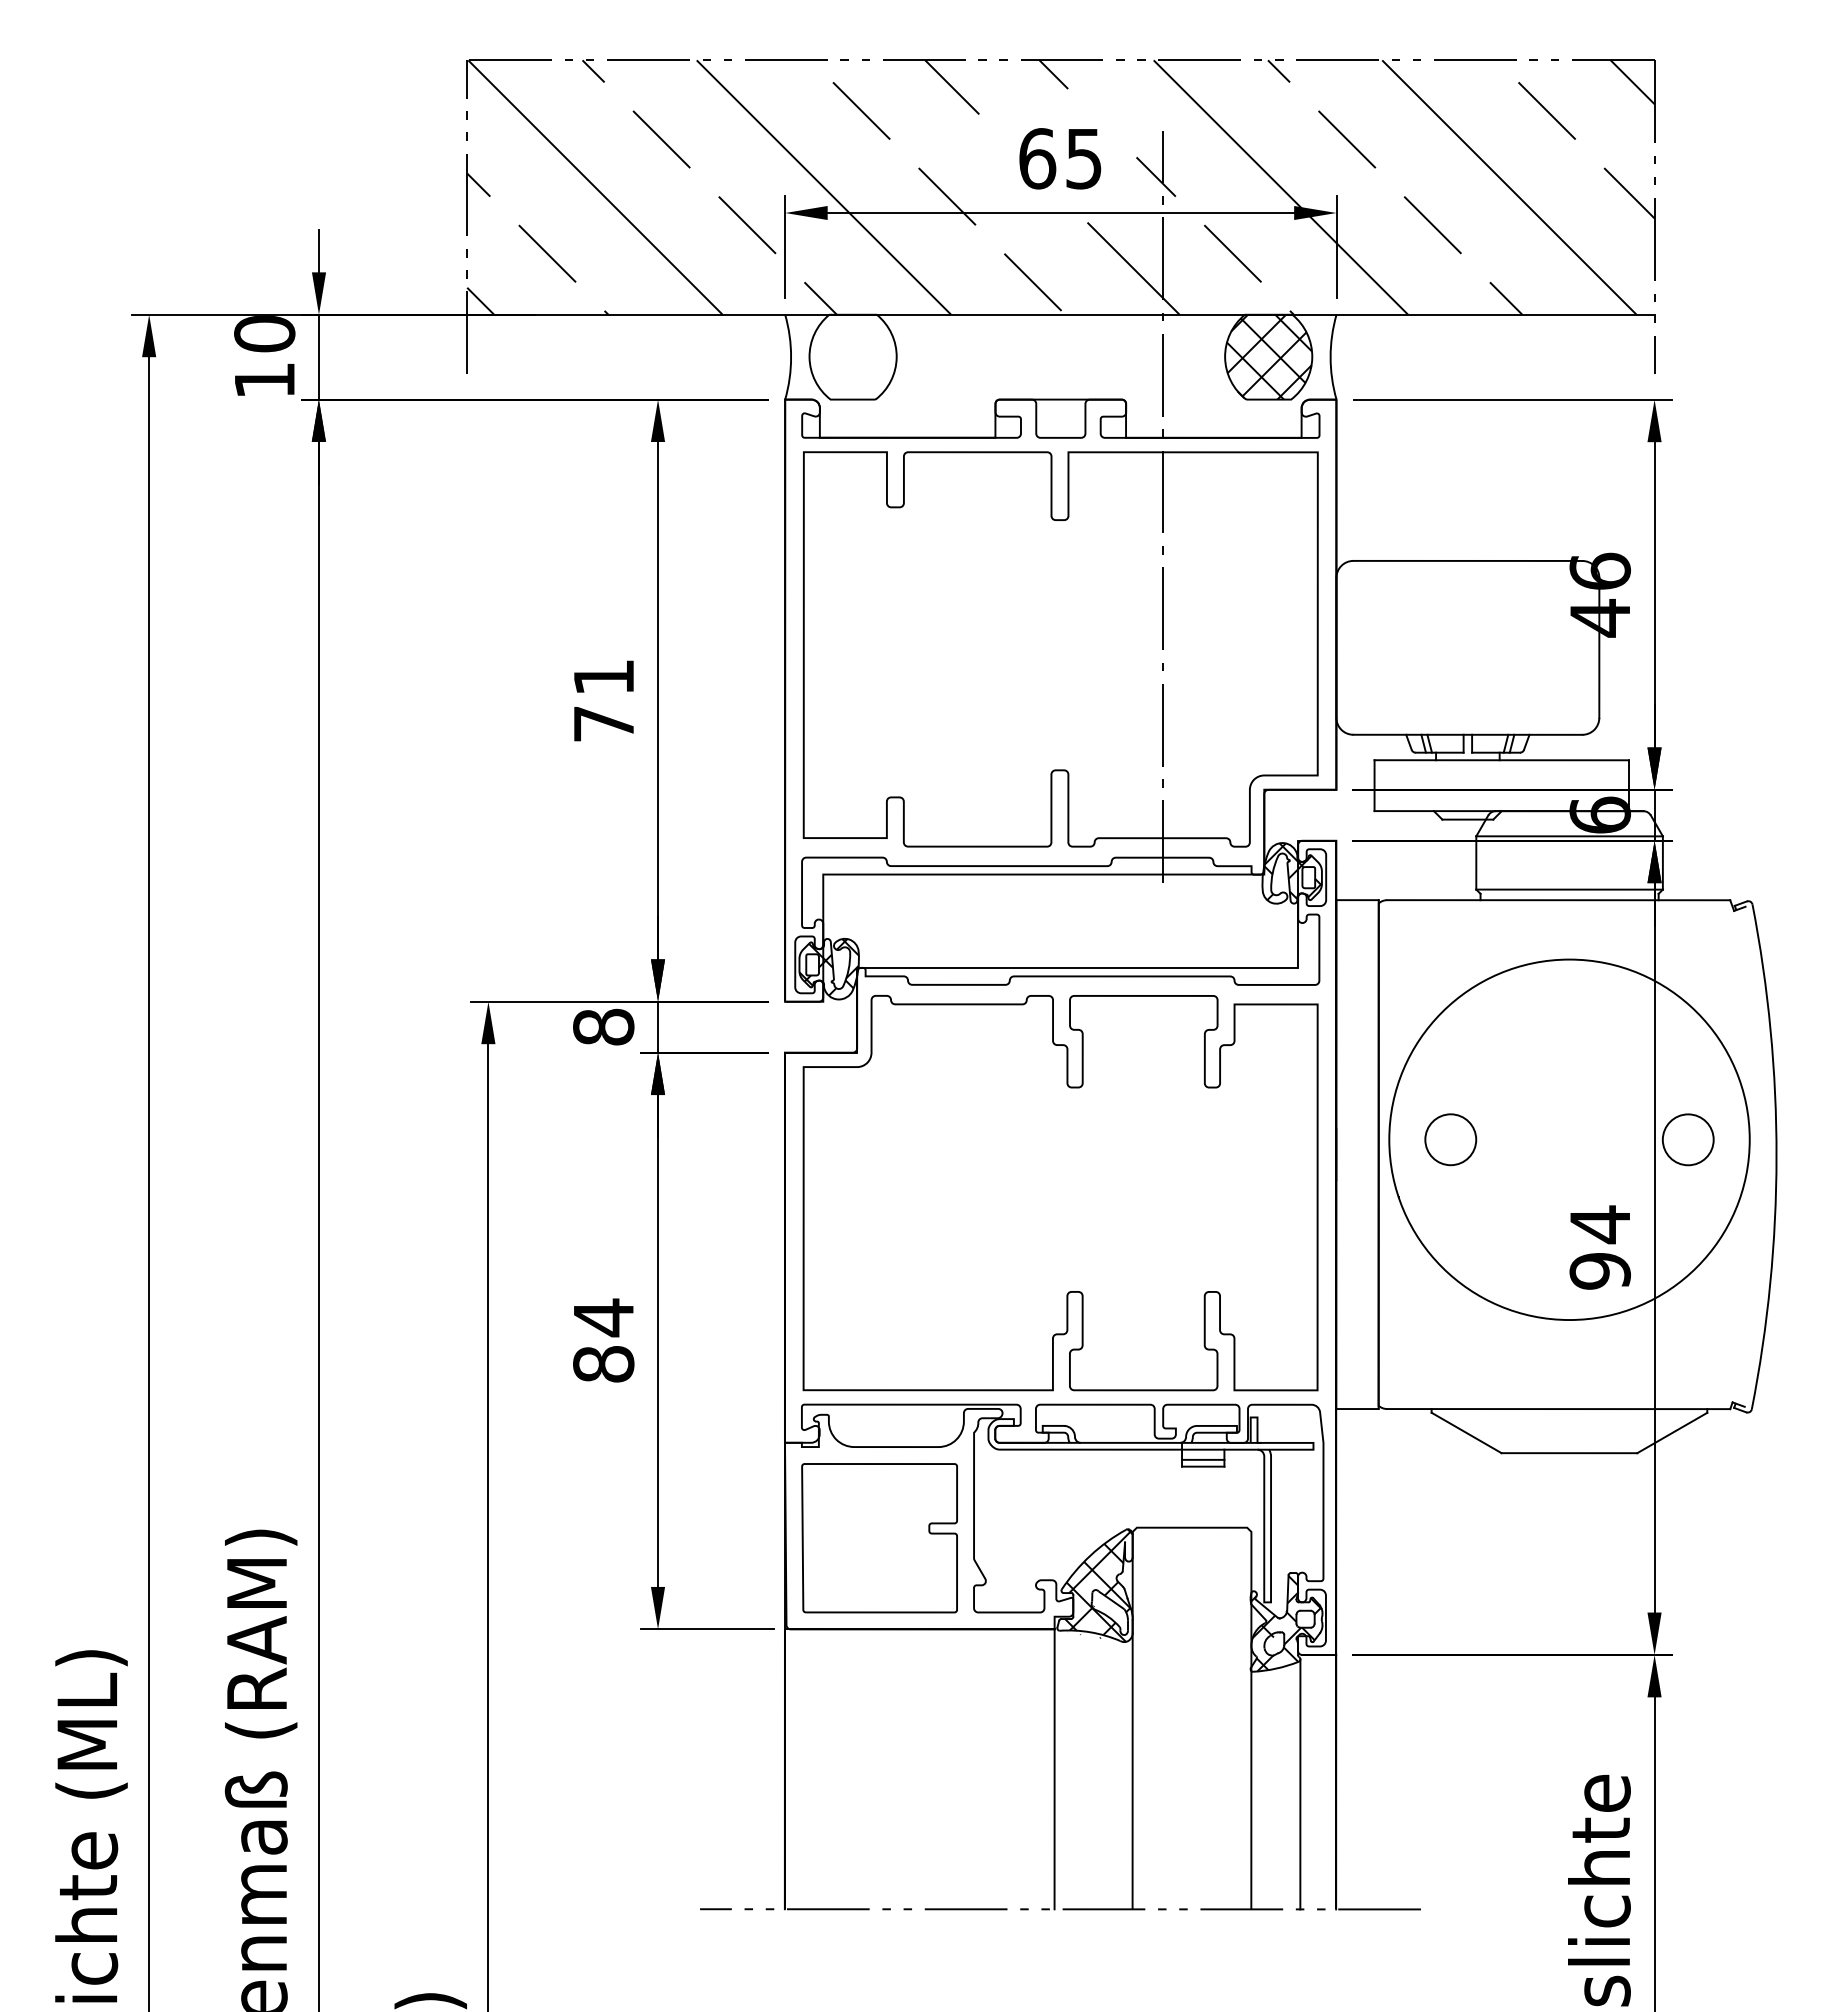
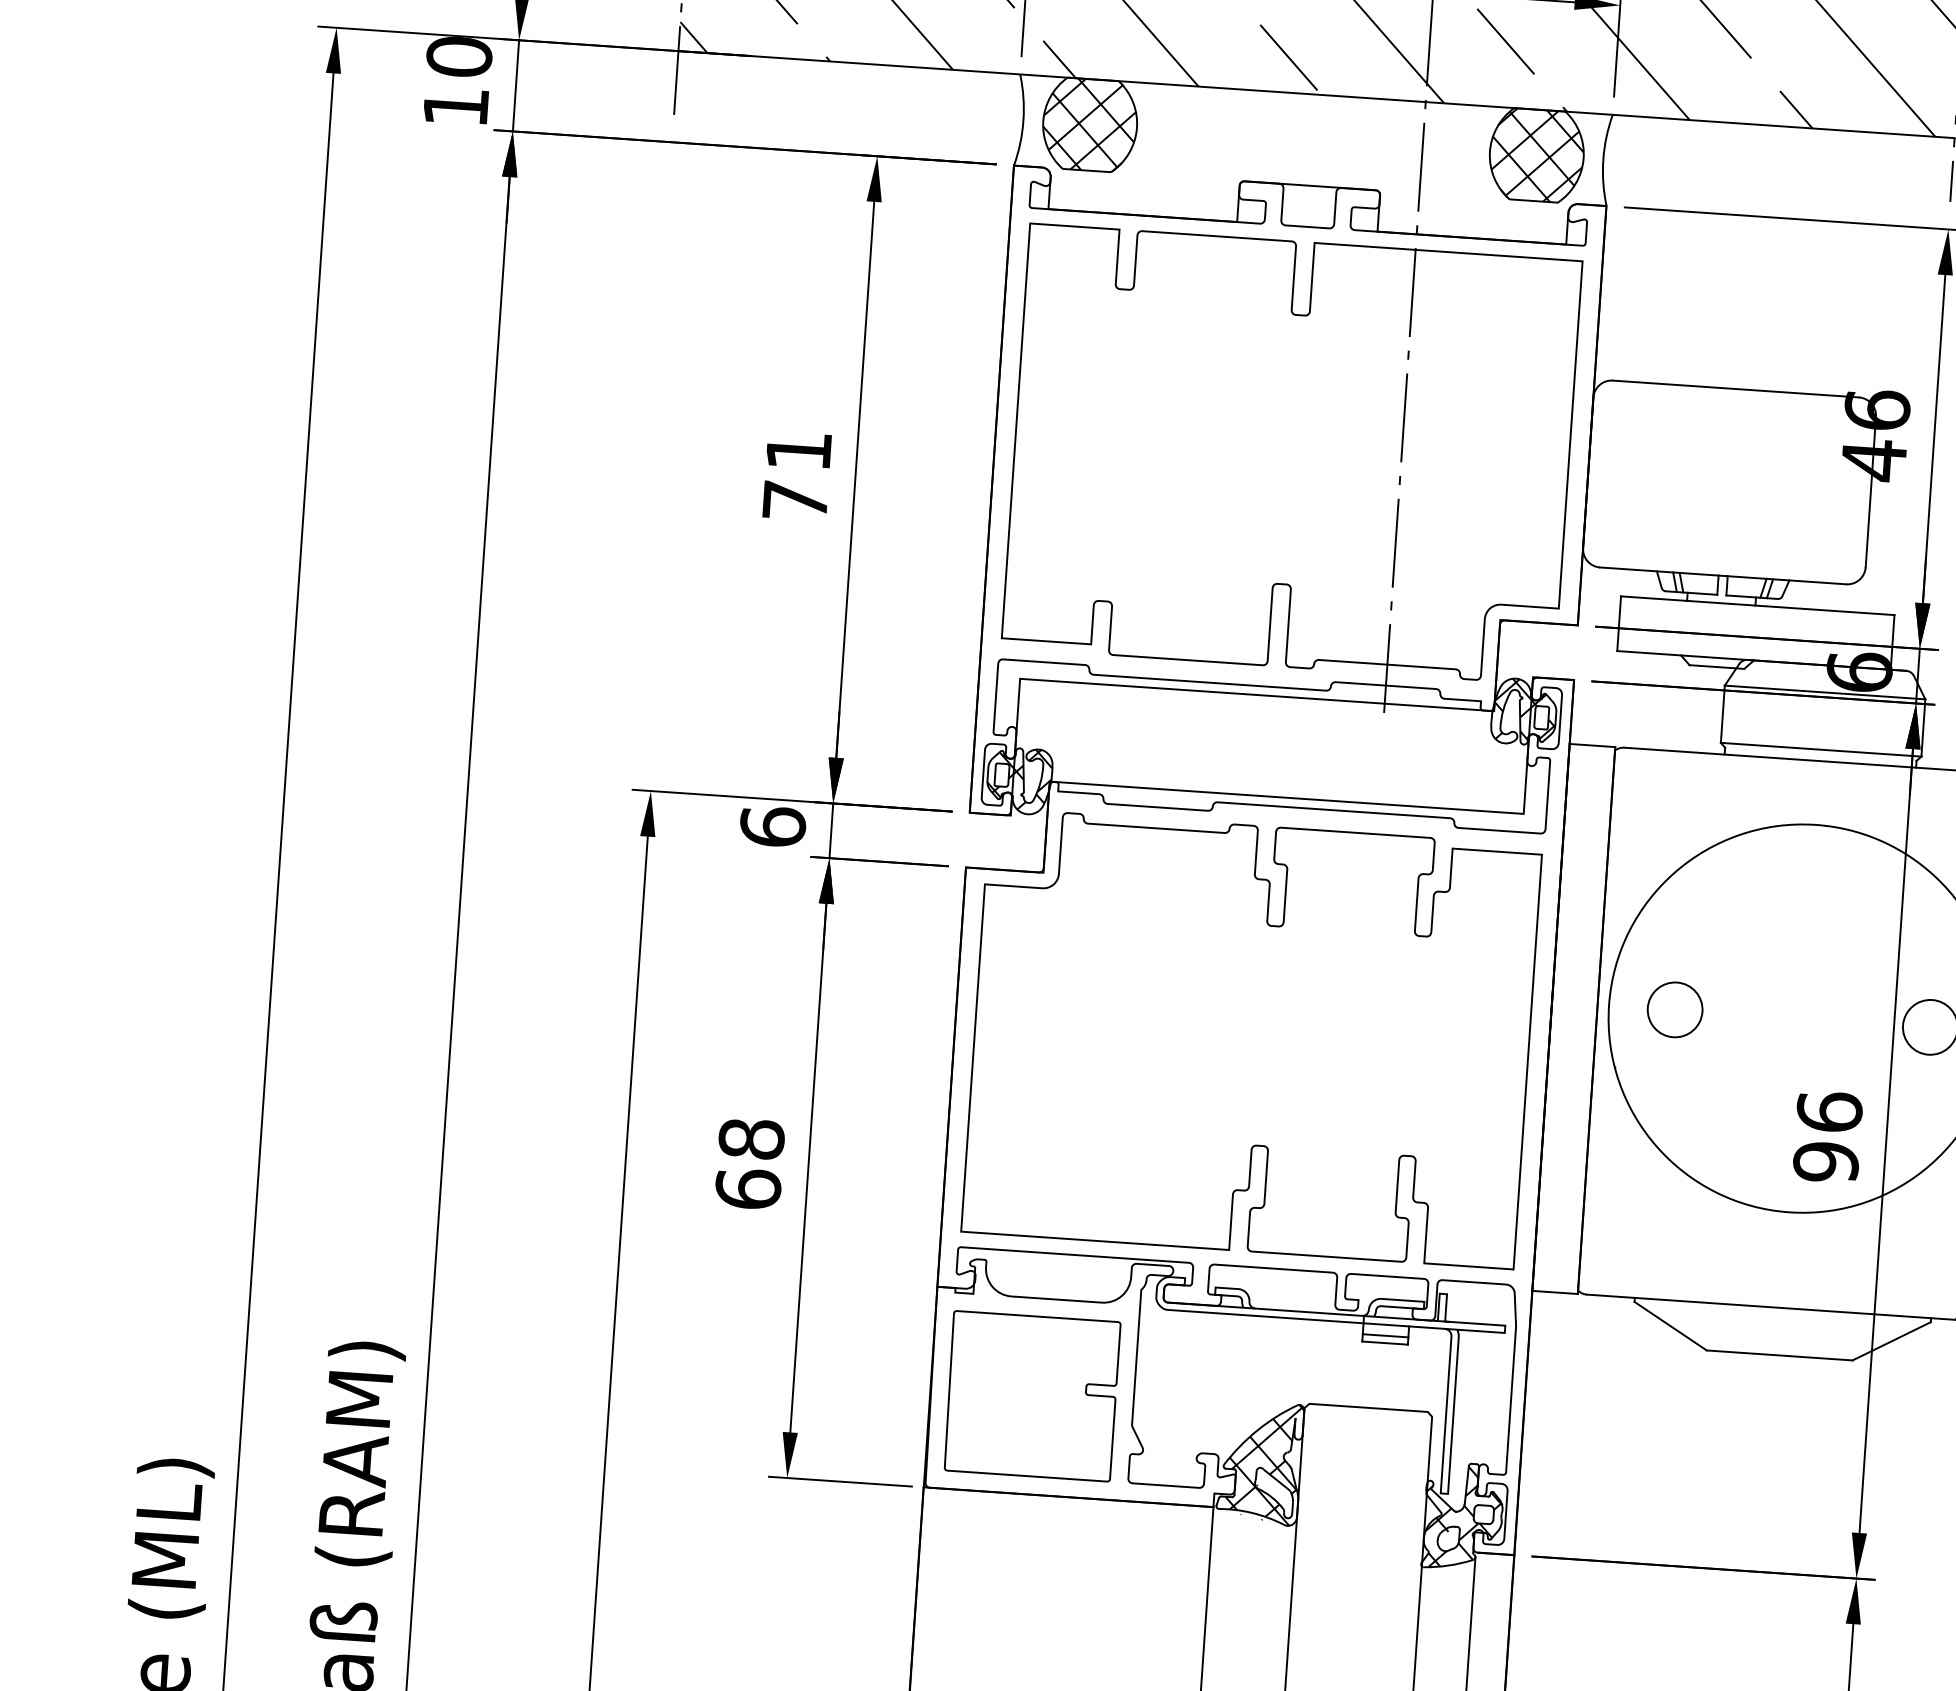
hatch: (851, 356) -> (1088, 124), added
text: (603, 1026) -> (772, 826), 8 -> 6
text: (1600, 1224) -> (1829, 1111), 94 -> 96
text: (603, 1340) -> (749, 1163), 84 -> 68

